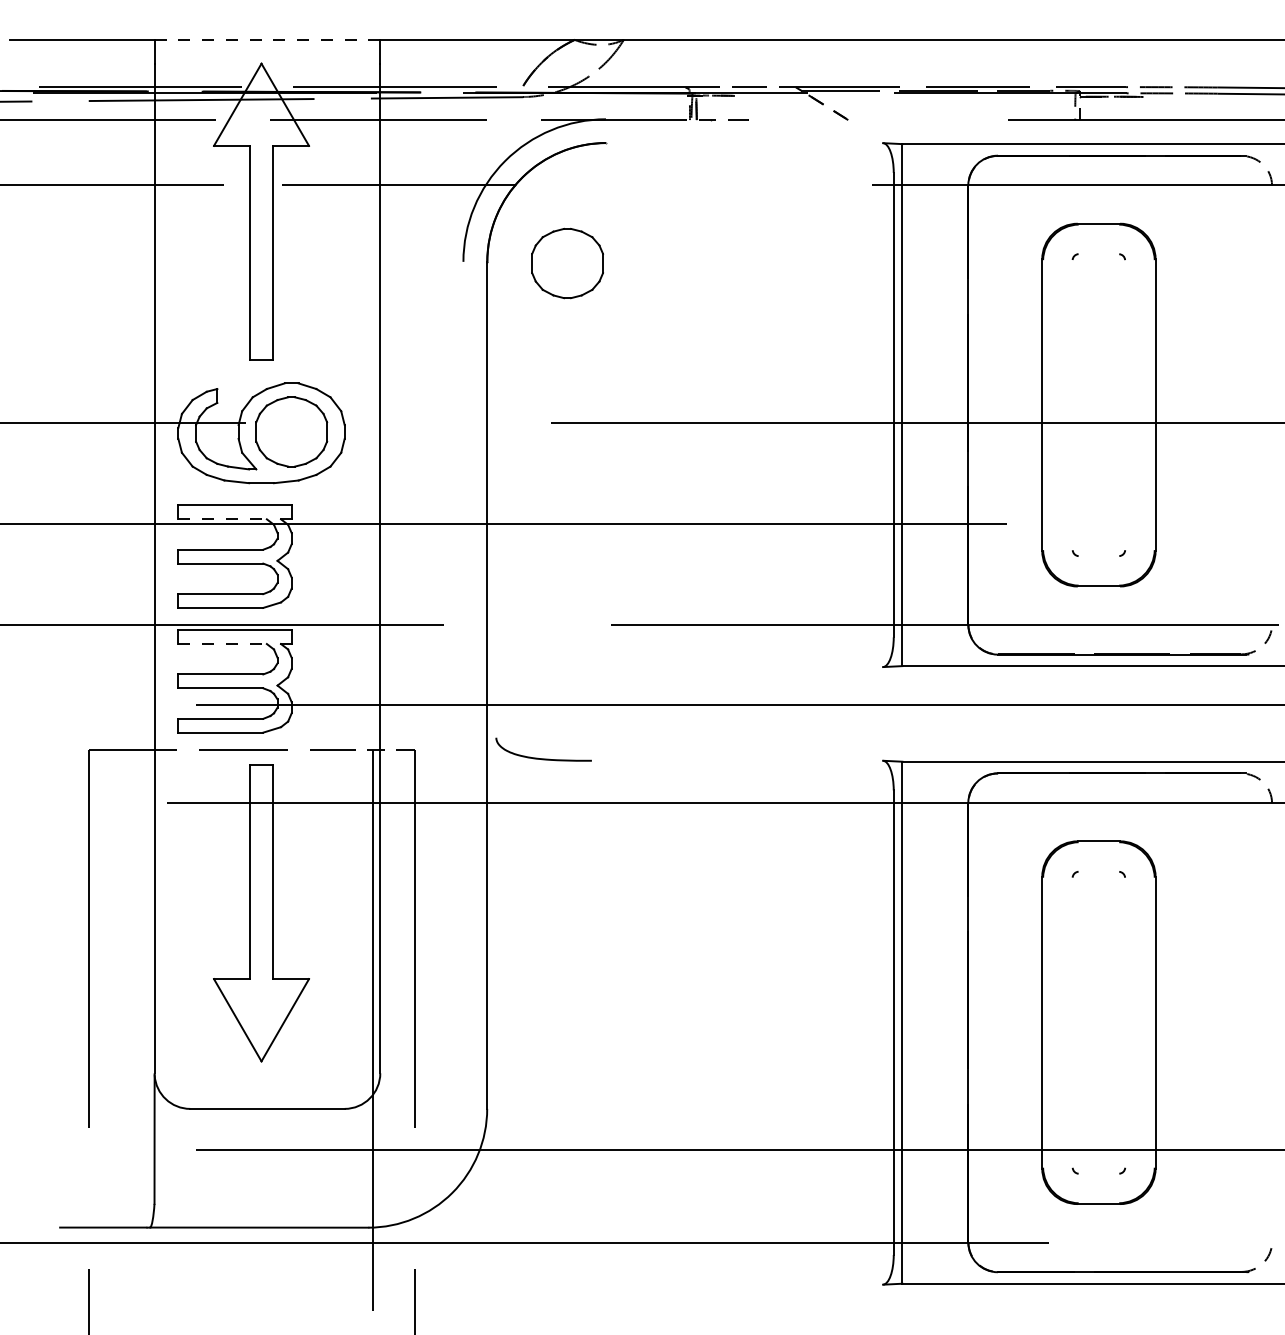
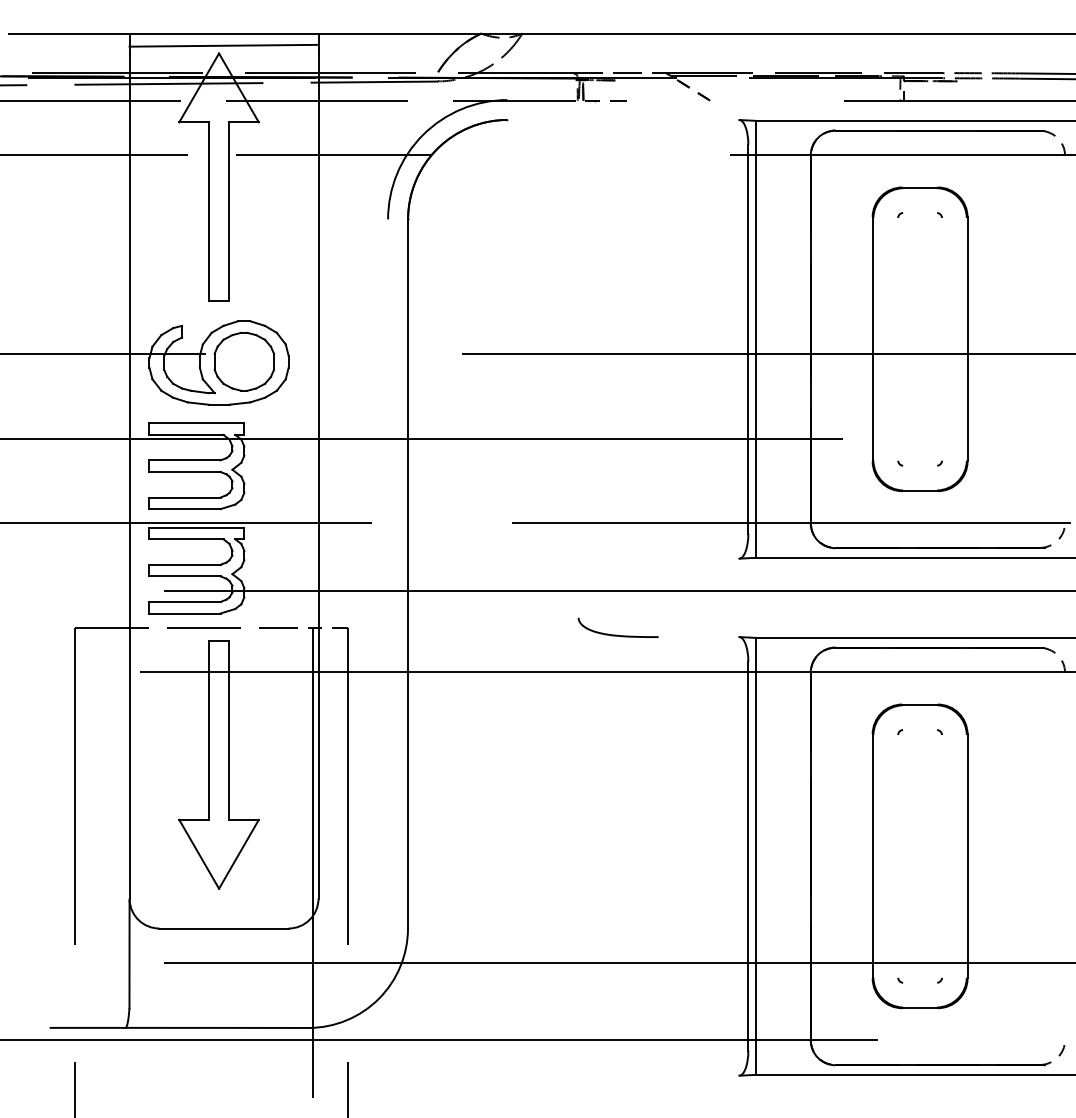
line: (268, 39) -> (224, 33), dashed -> solid
line: (266, 54) -> (223, 45), added
part: (566, 263) -> (474, 220), removed
line: (223, 518) -> (187, 434), dashed -> solid
line: (223, 644) -> (187, 539), dashed -> solid
curve: (542, 757) -> (617, 634), moved

